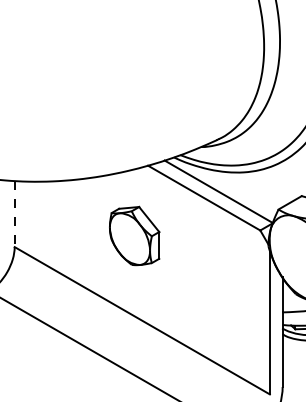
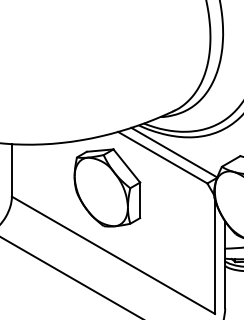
line: (14, 214) -> (11, 170), dashed -> solid
part: (134, 235) -> (107, 187), size x1.67

